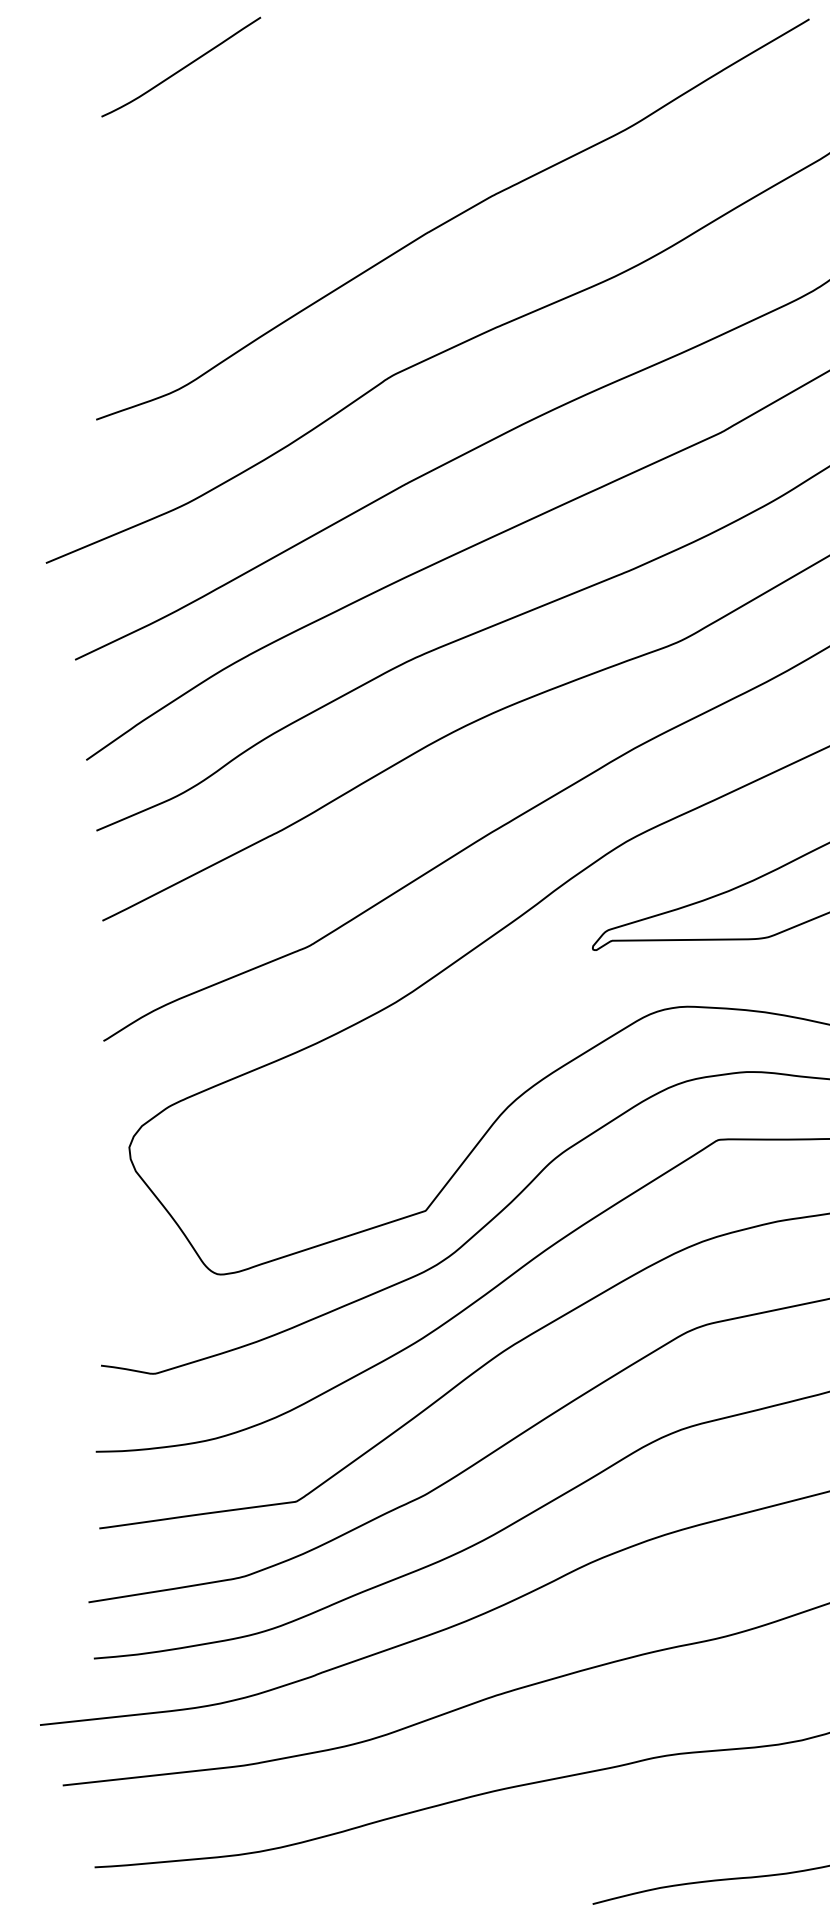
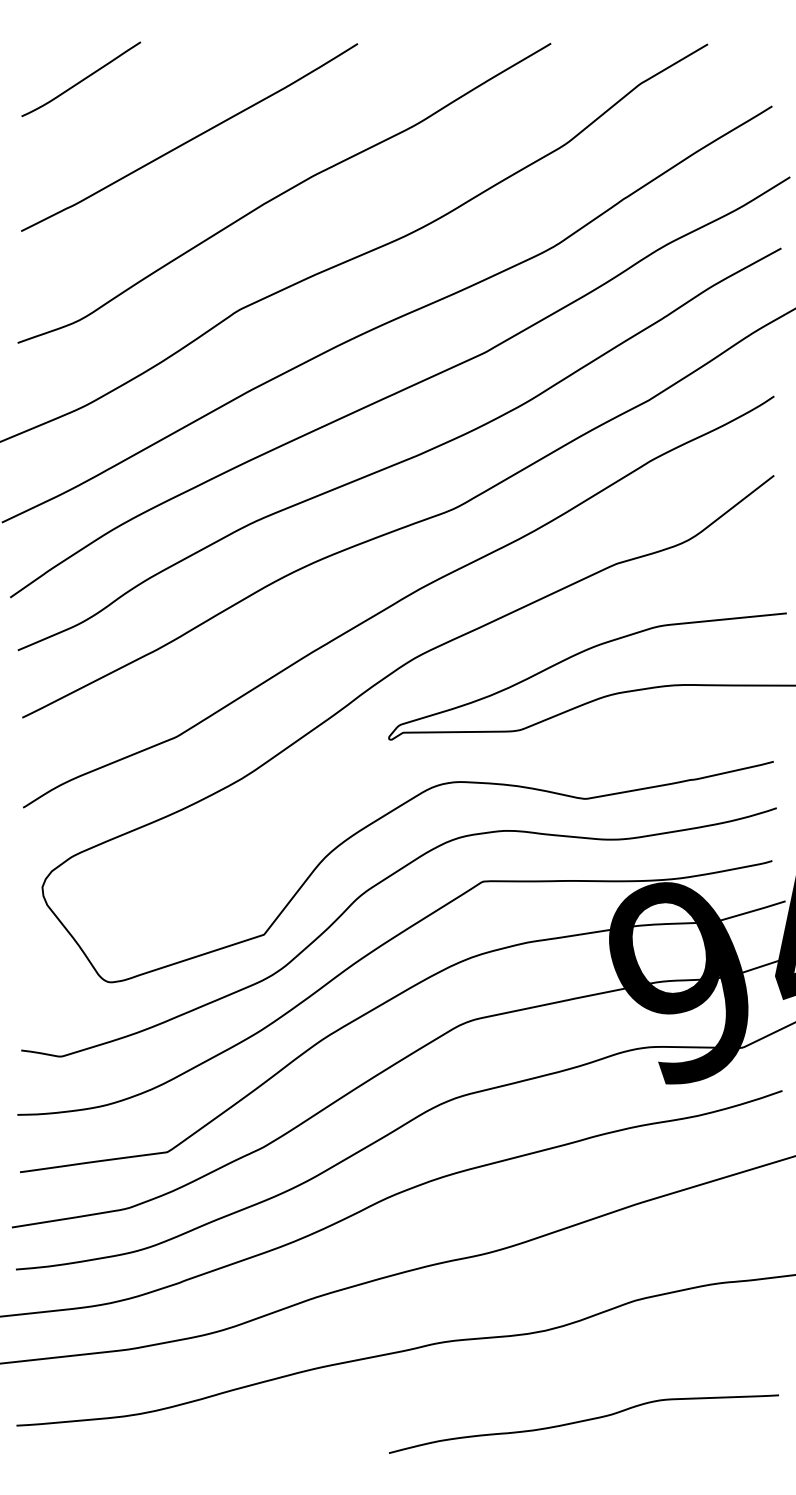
curve: (325, 147) -> (189, 139), added

